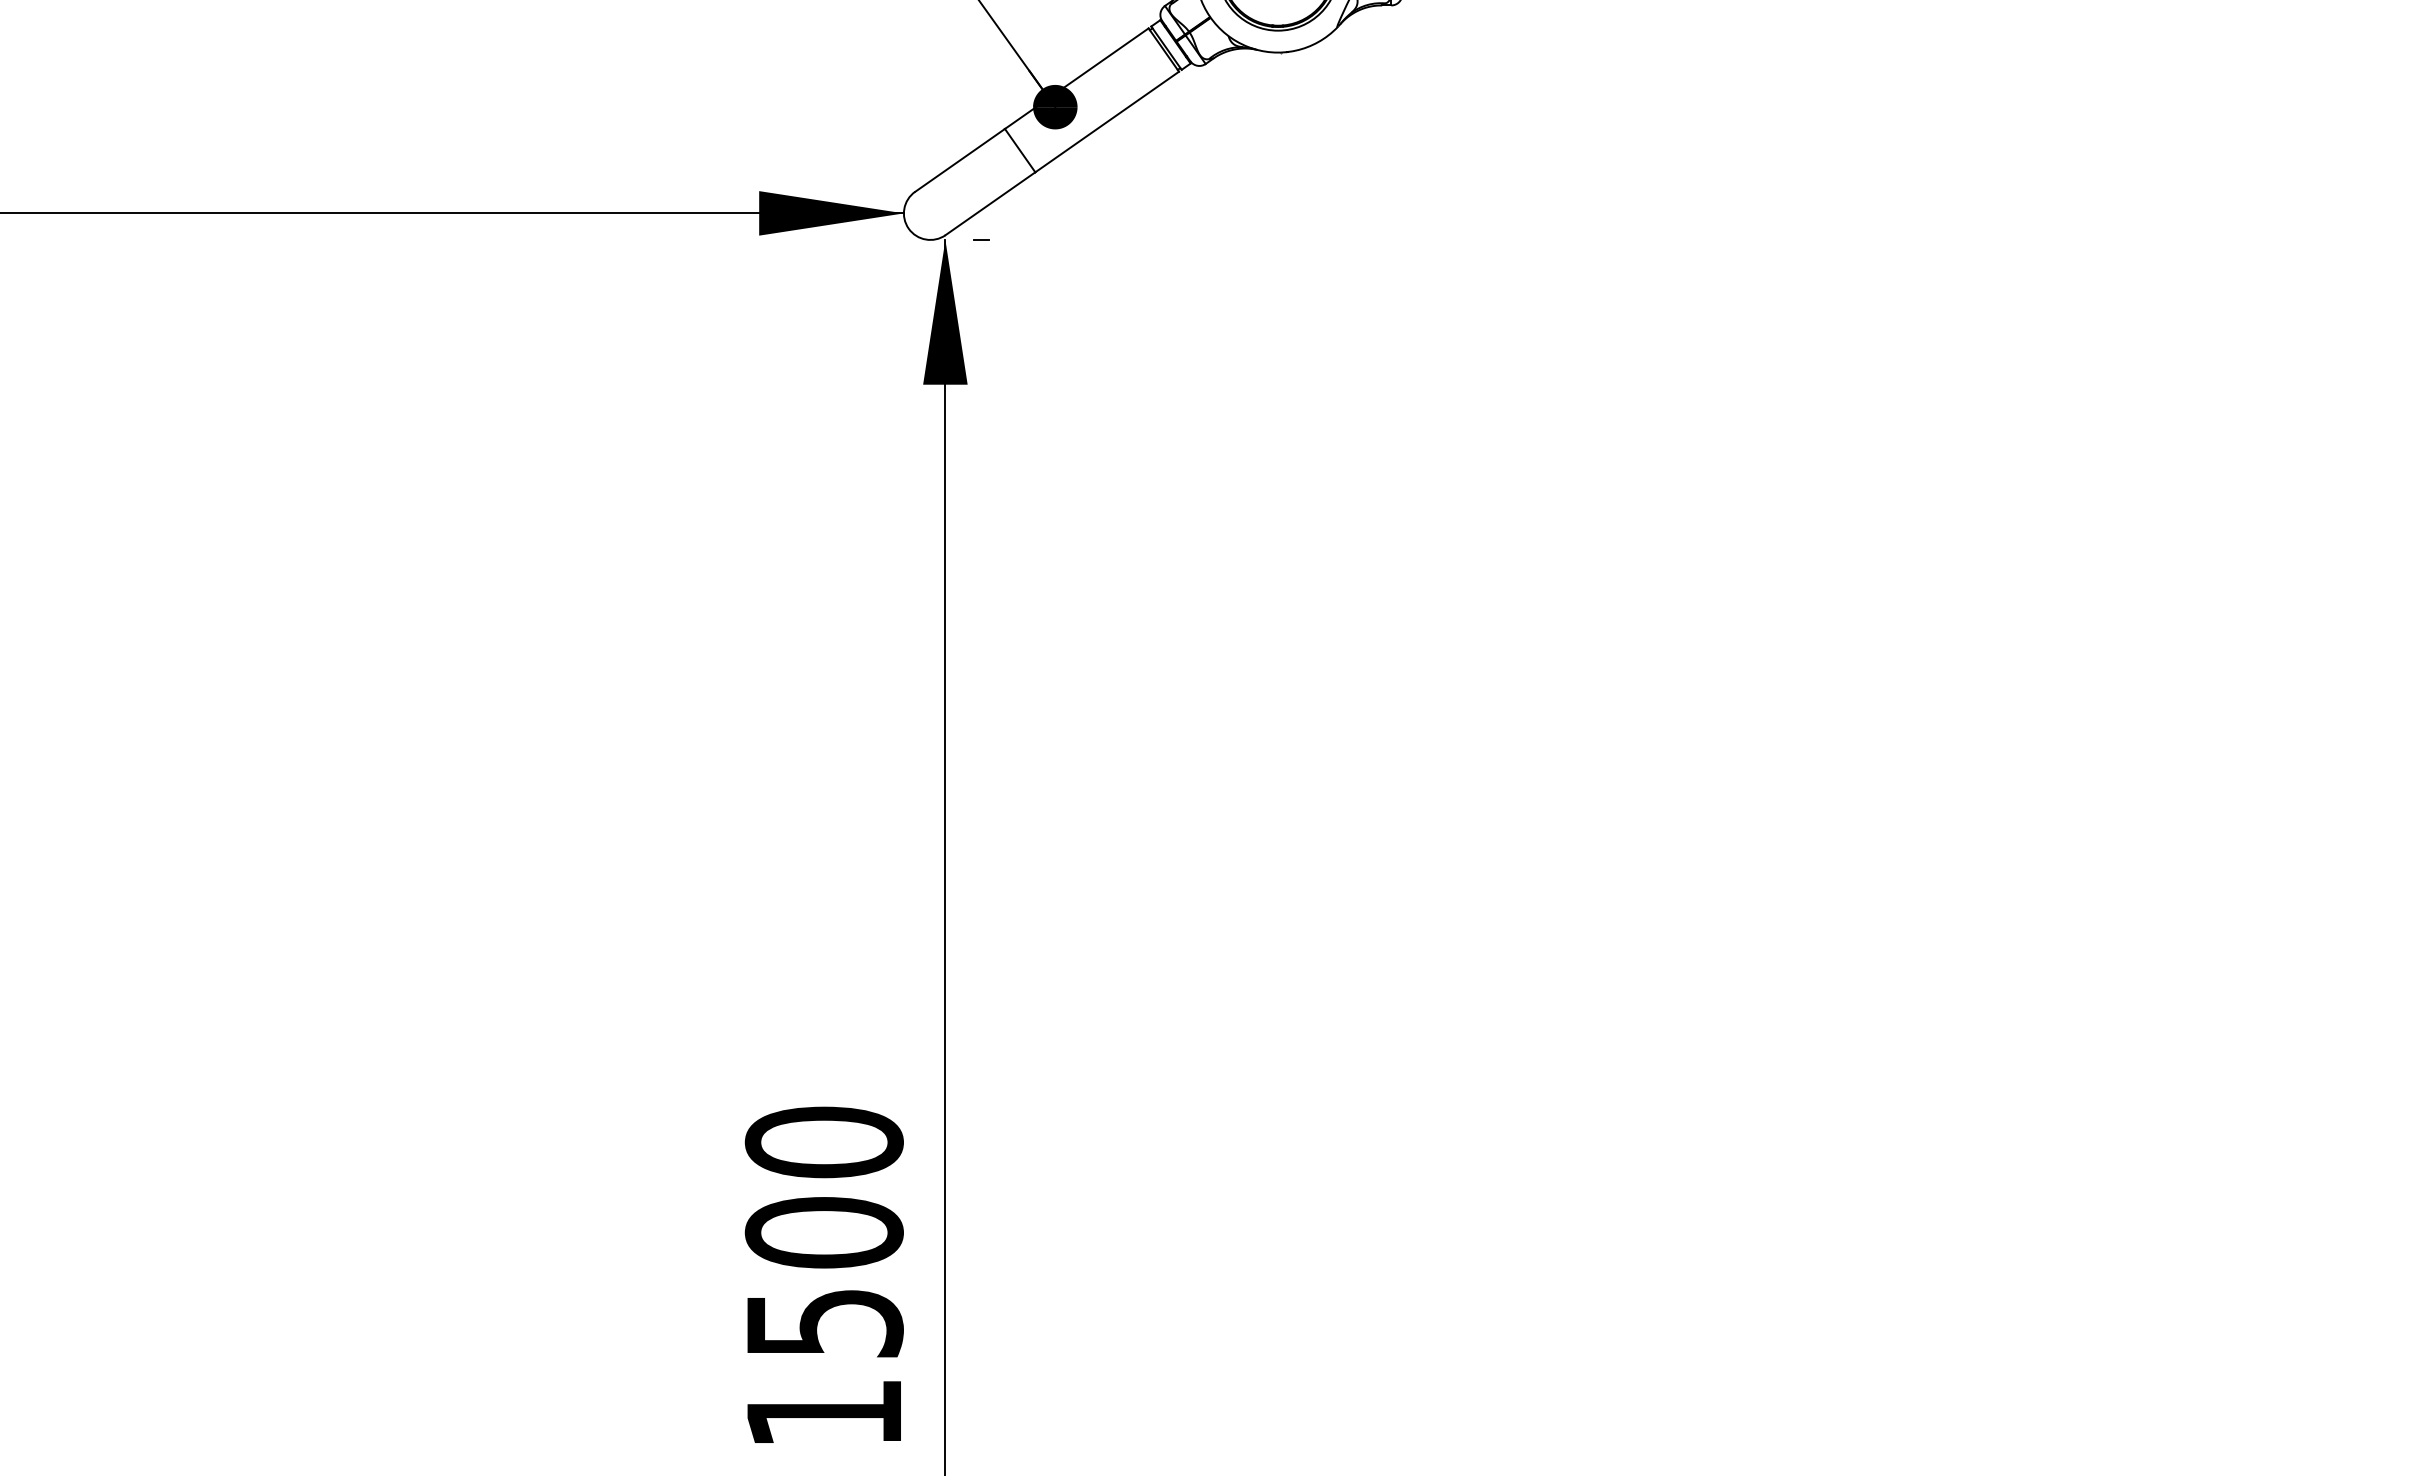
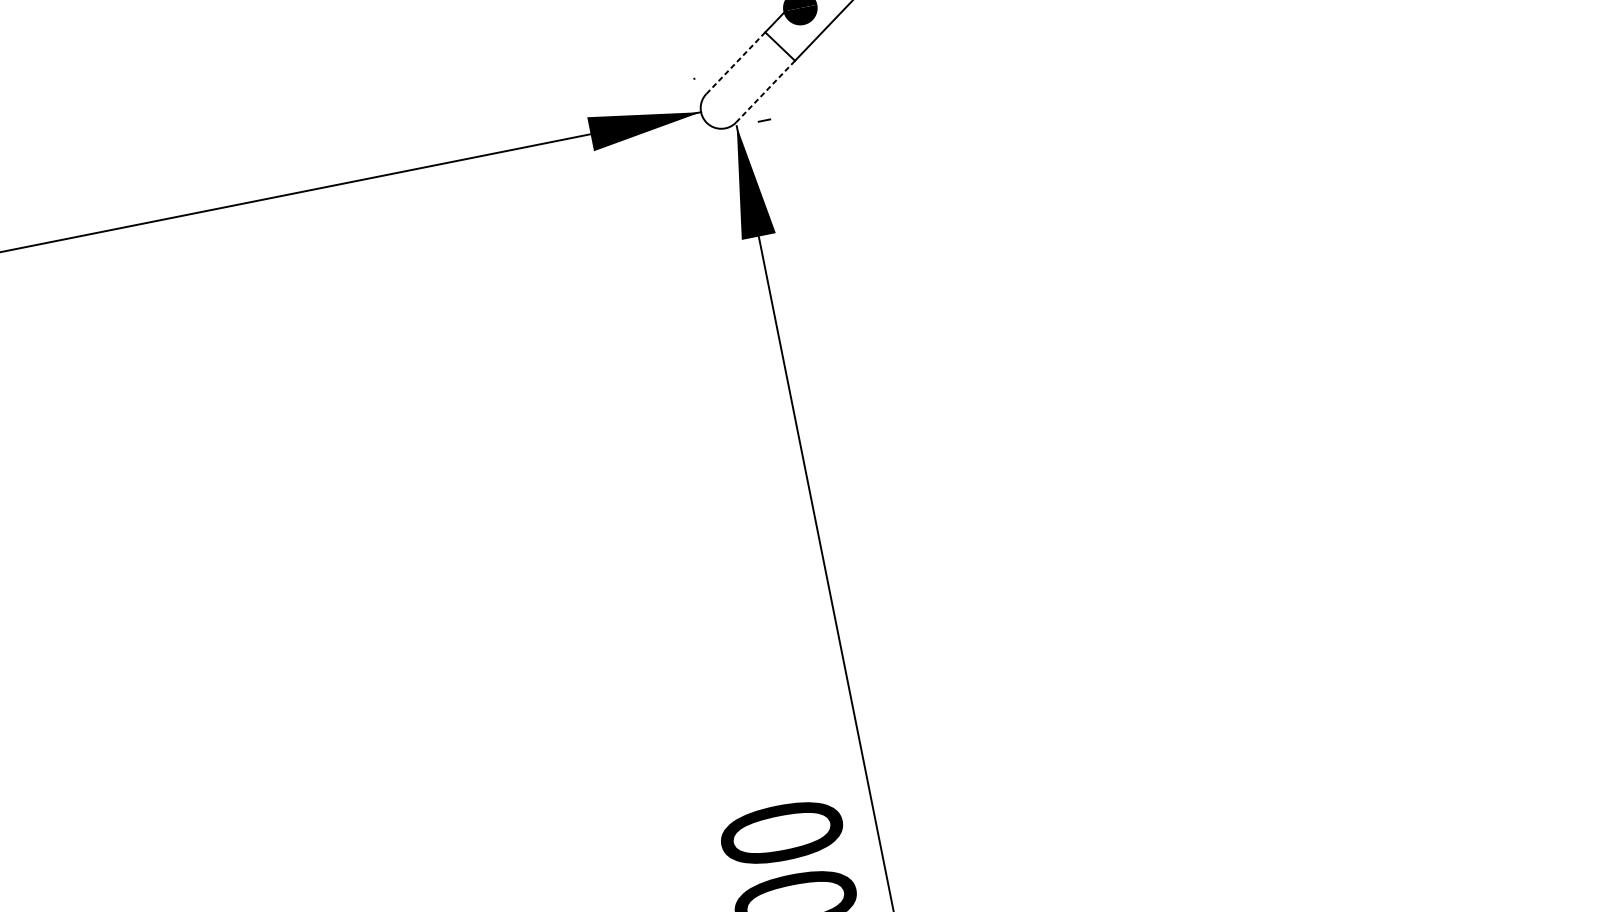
line: (960, 160) -> (736, 63), solid -> dashed
line: (990, 203) -> (765, 91), solid -> dashed

